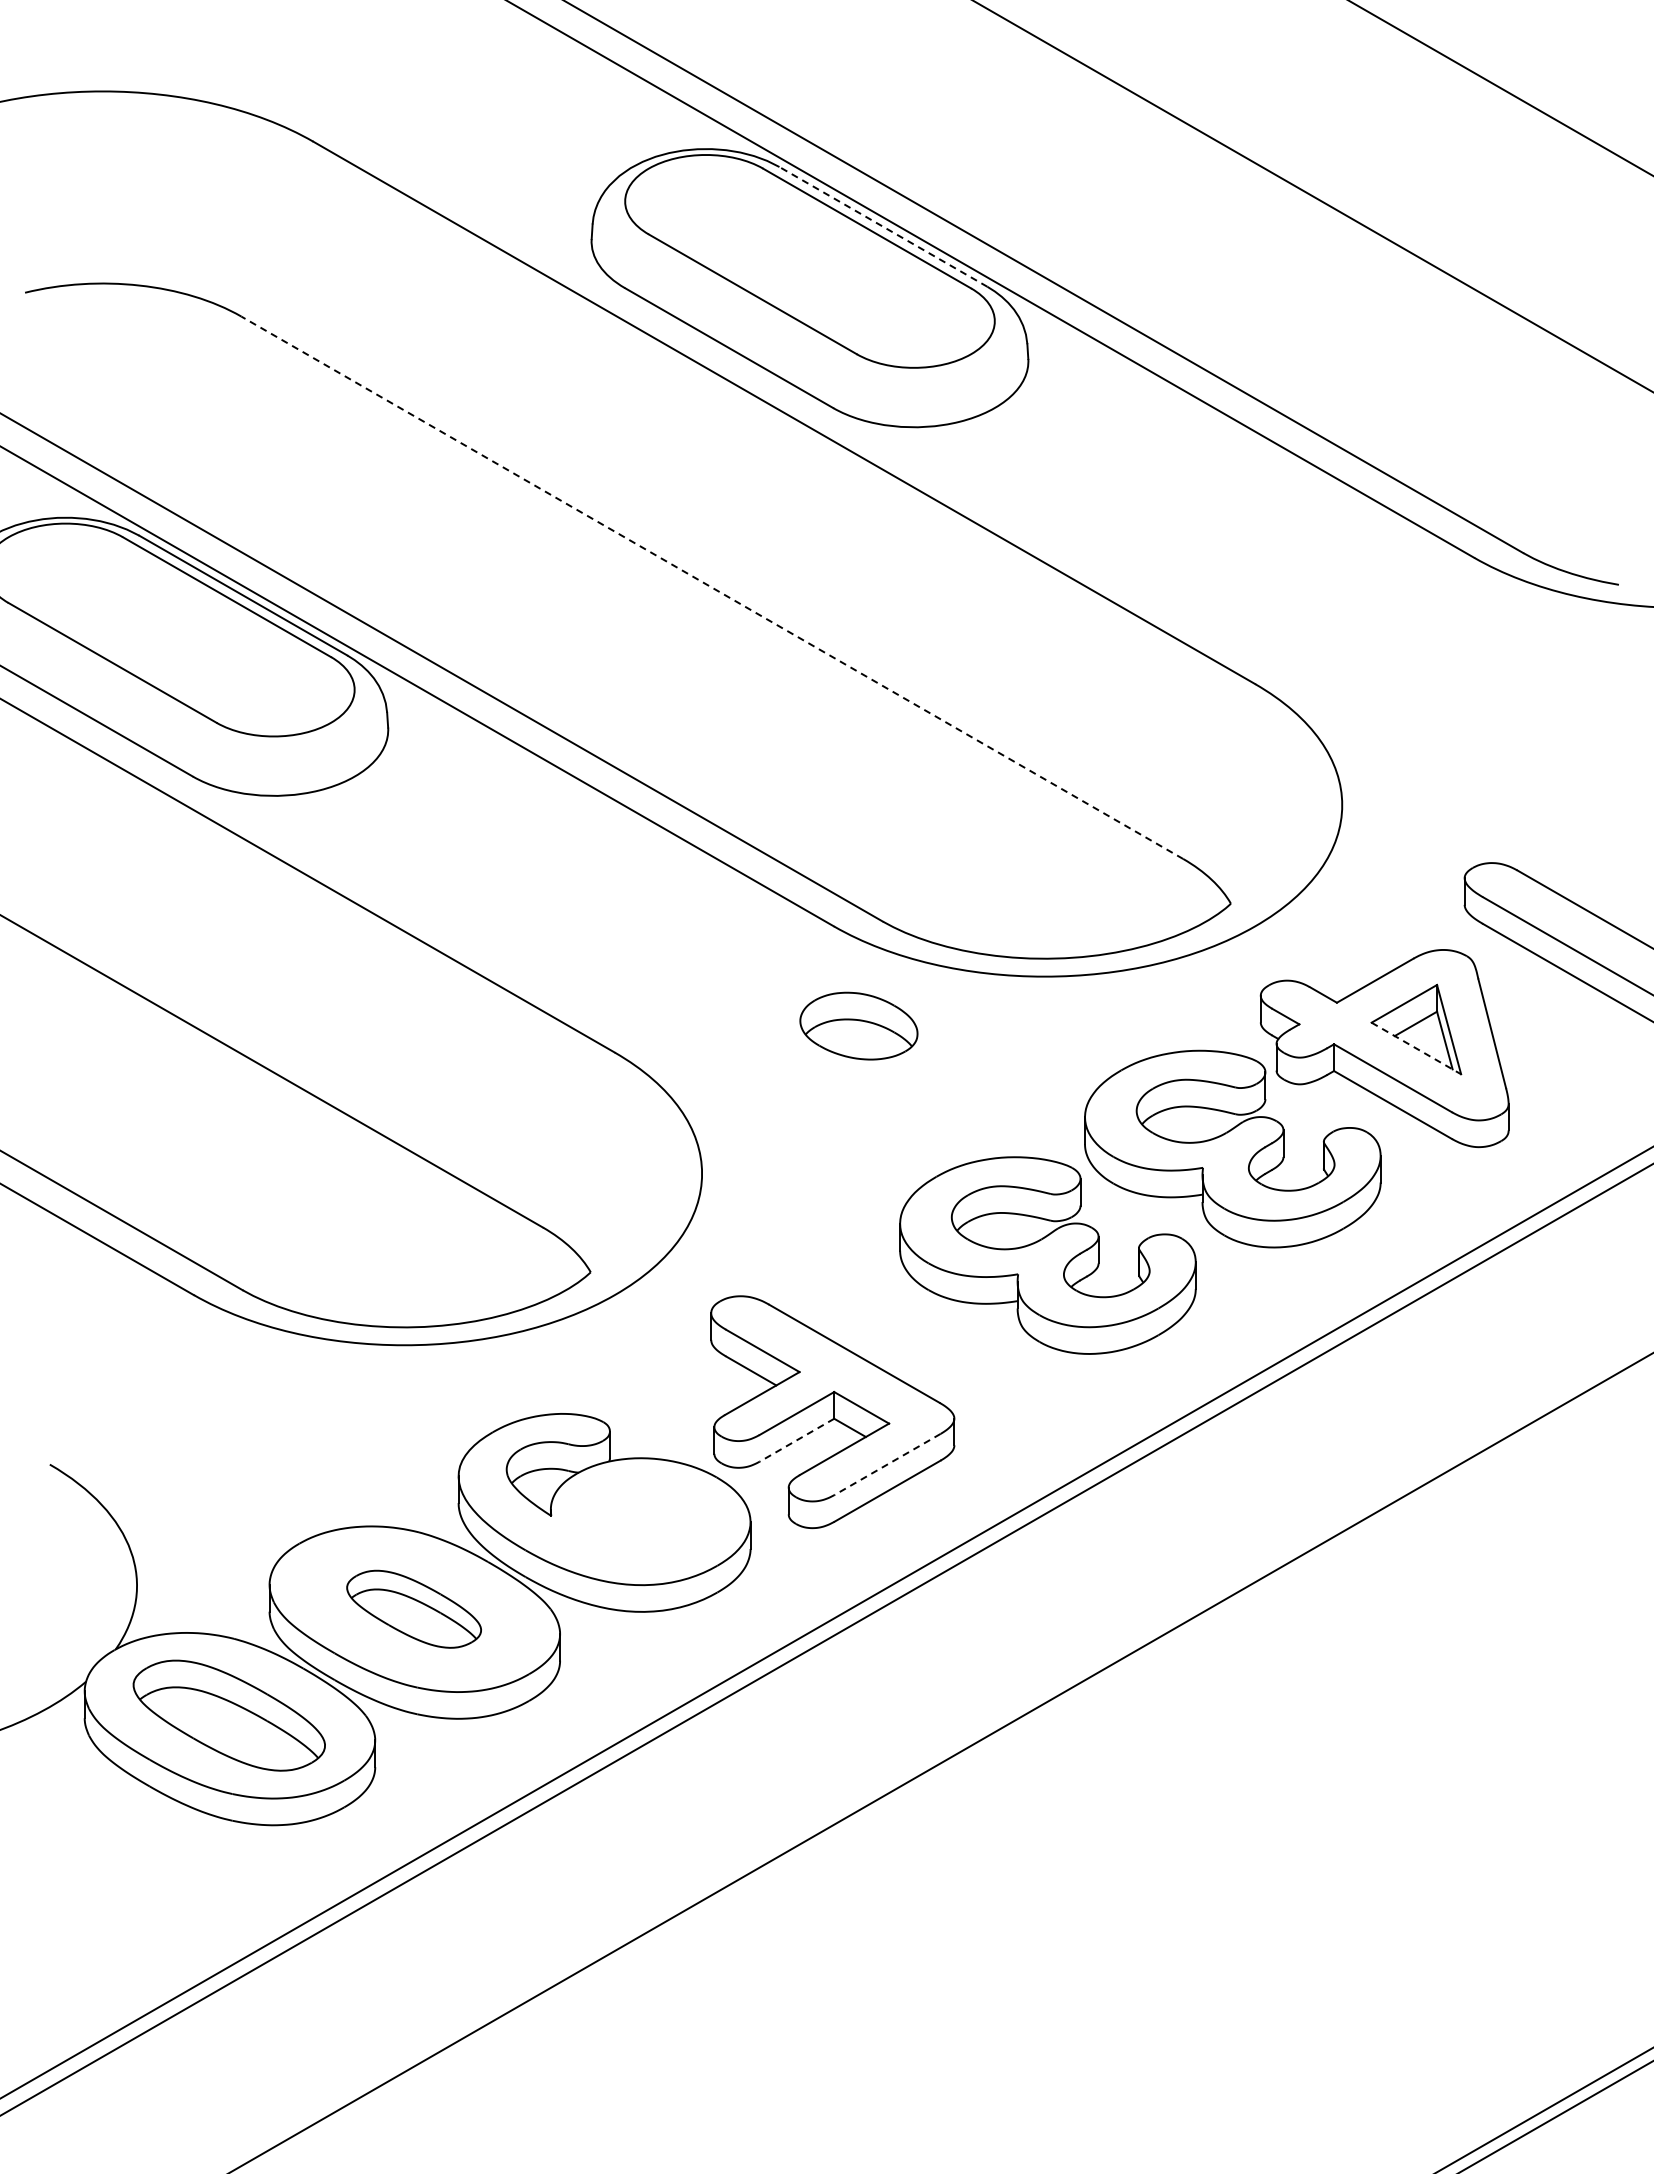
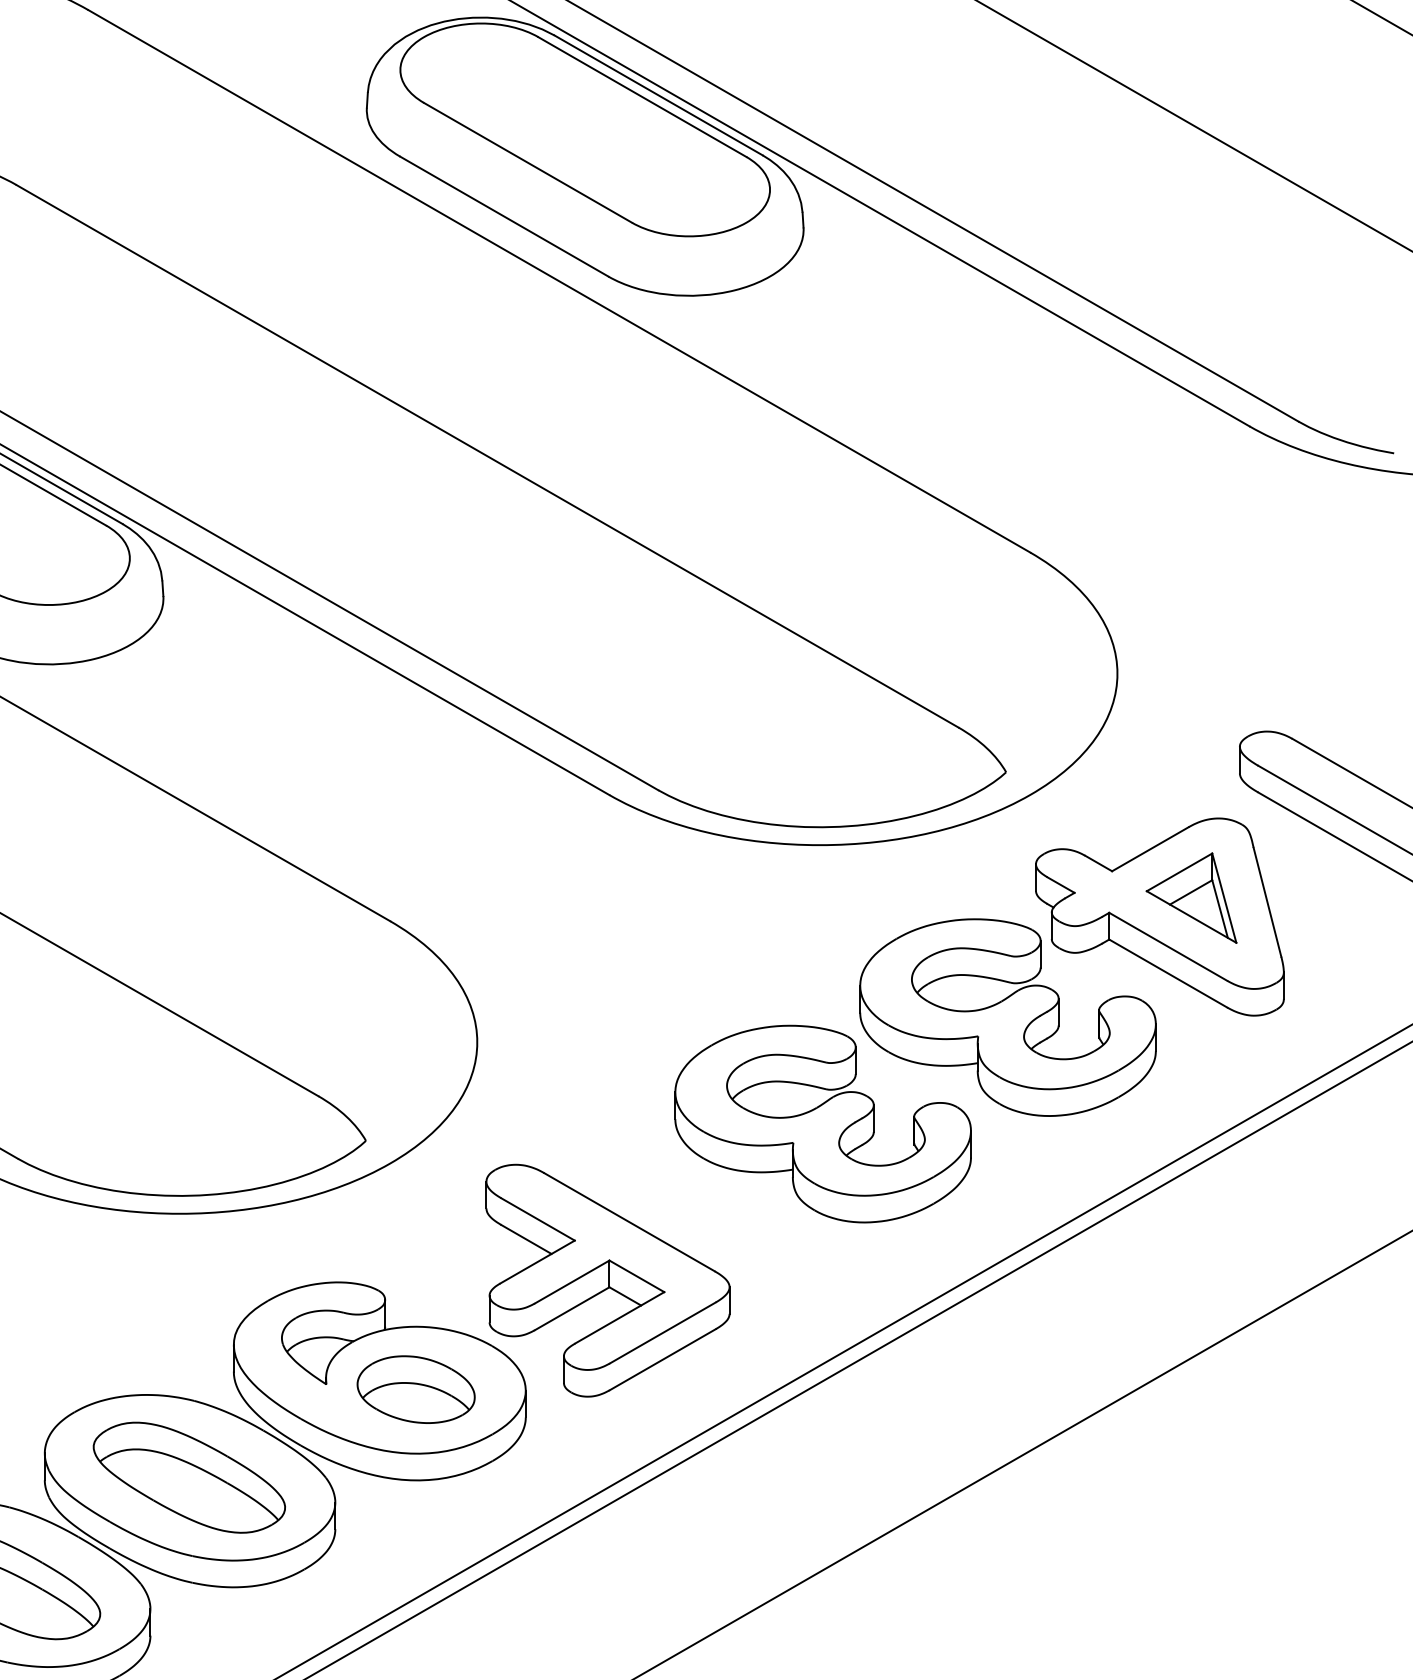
line: (883, 226) -> (658, 95), dashed -> solid
line: (711, 587) -> (486, 456), dashed -> solid
part: (858, 1025) -> (415, 1389), moved
line: (1416, 1048) -> (1191, 917), dashed -> solid
line: (796, 1440) -> (571, 1309), dashed -> solid
line: (887, 1464) -> (662, 1333), dashed -> solid
part: (413, 1609) -> (188, 1478), size x1.43

